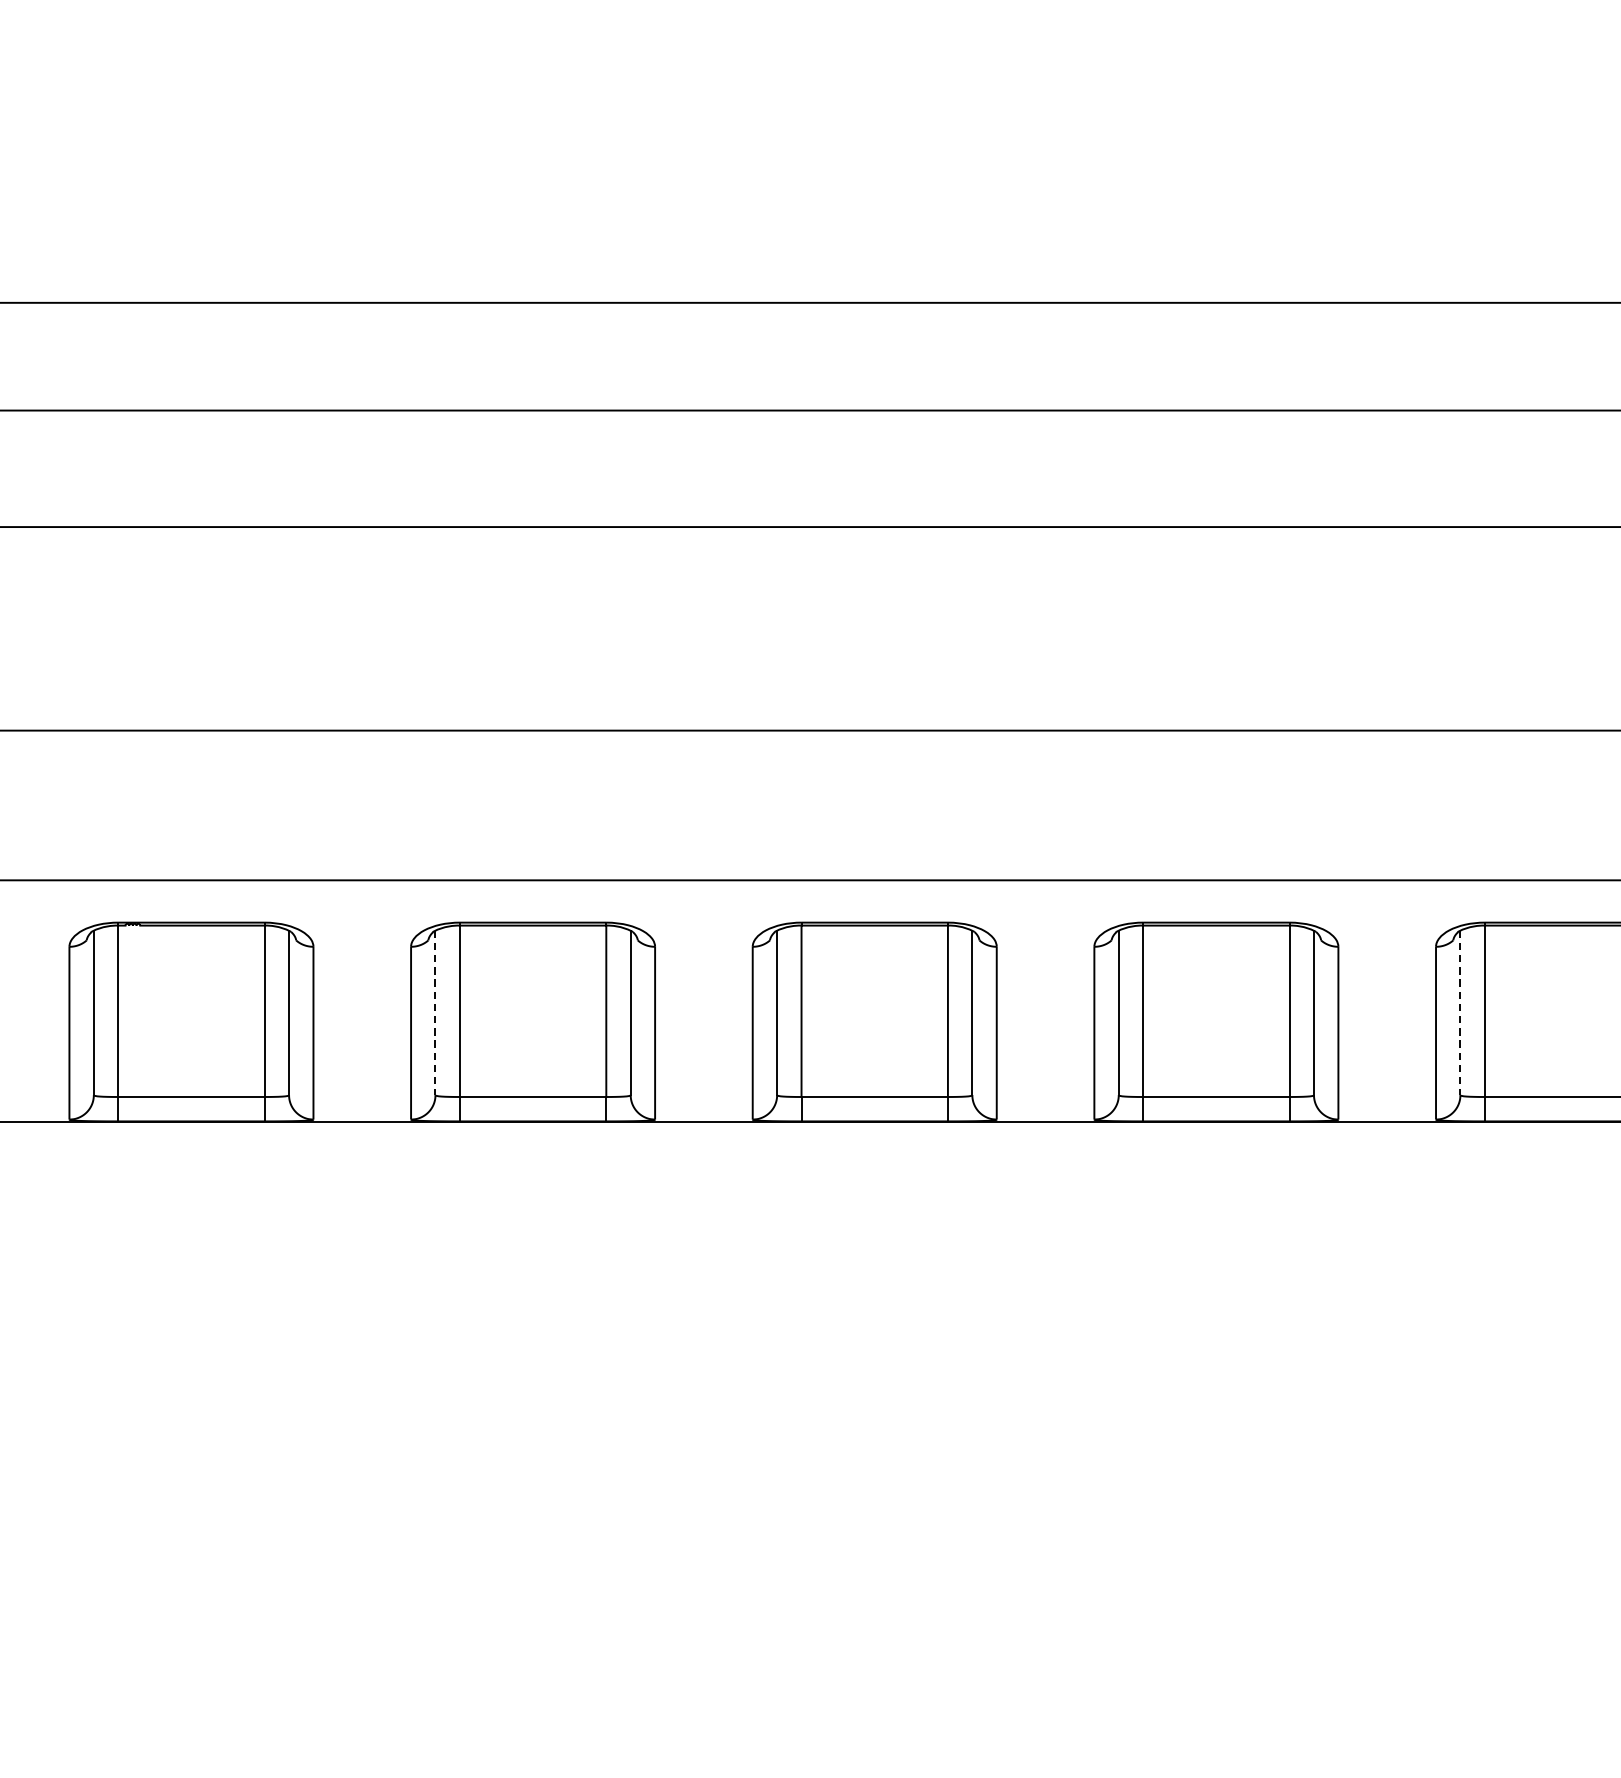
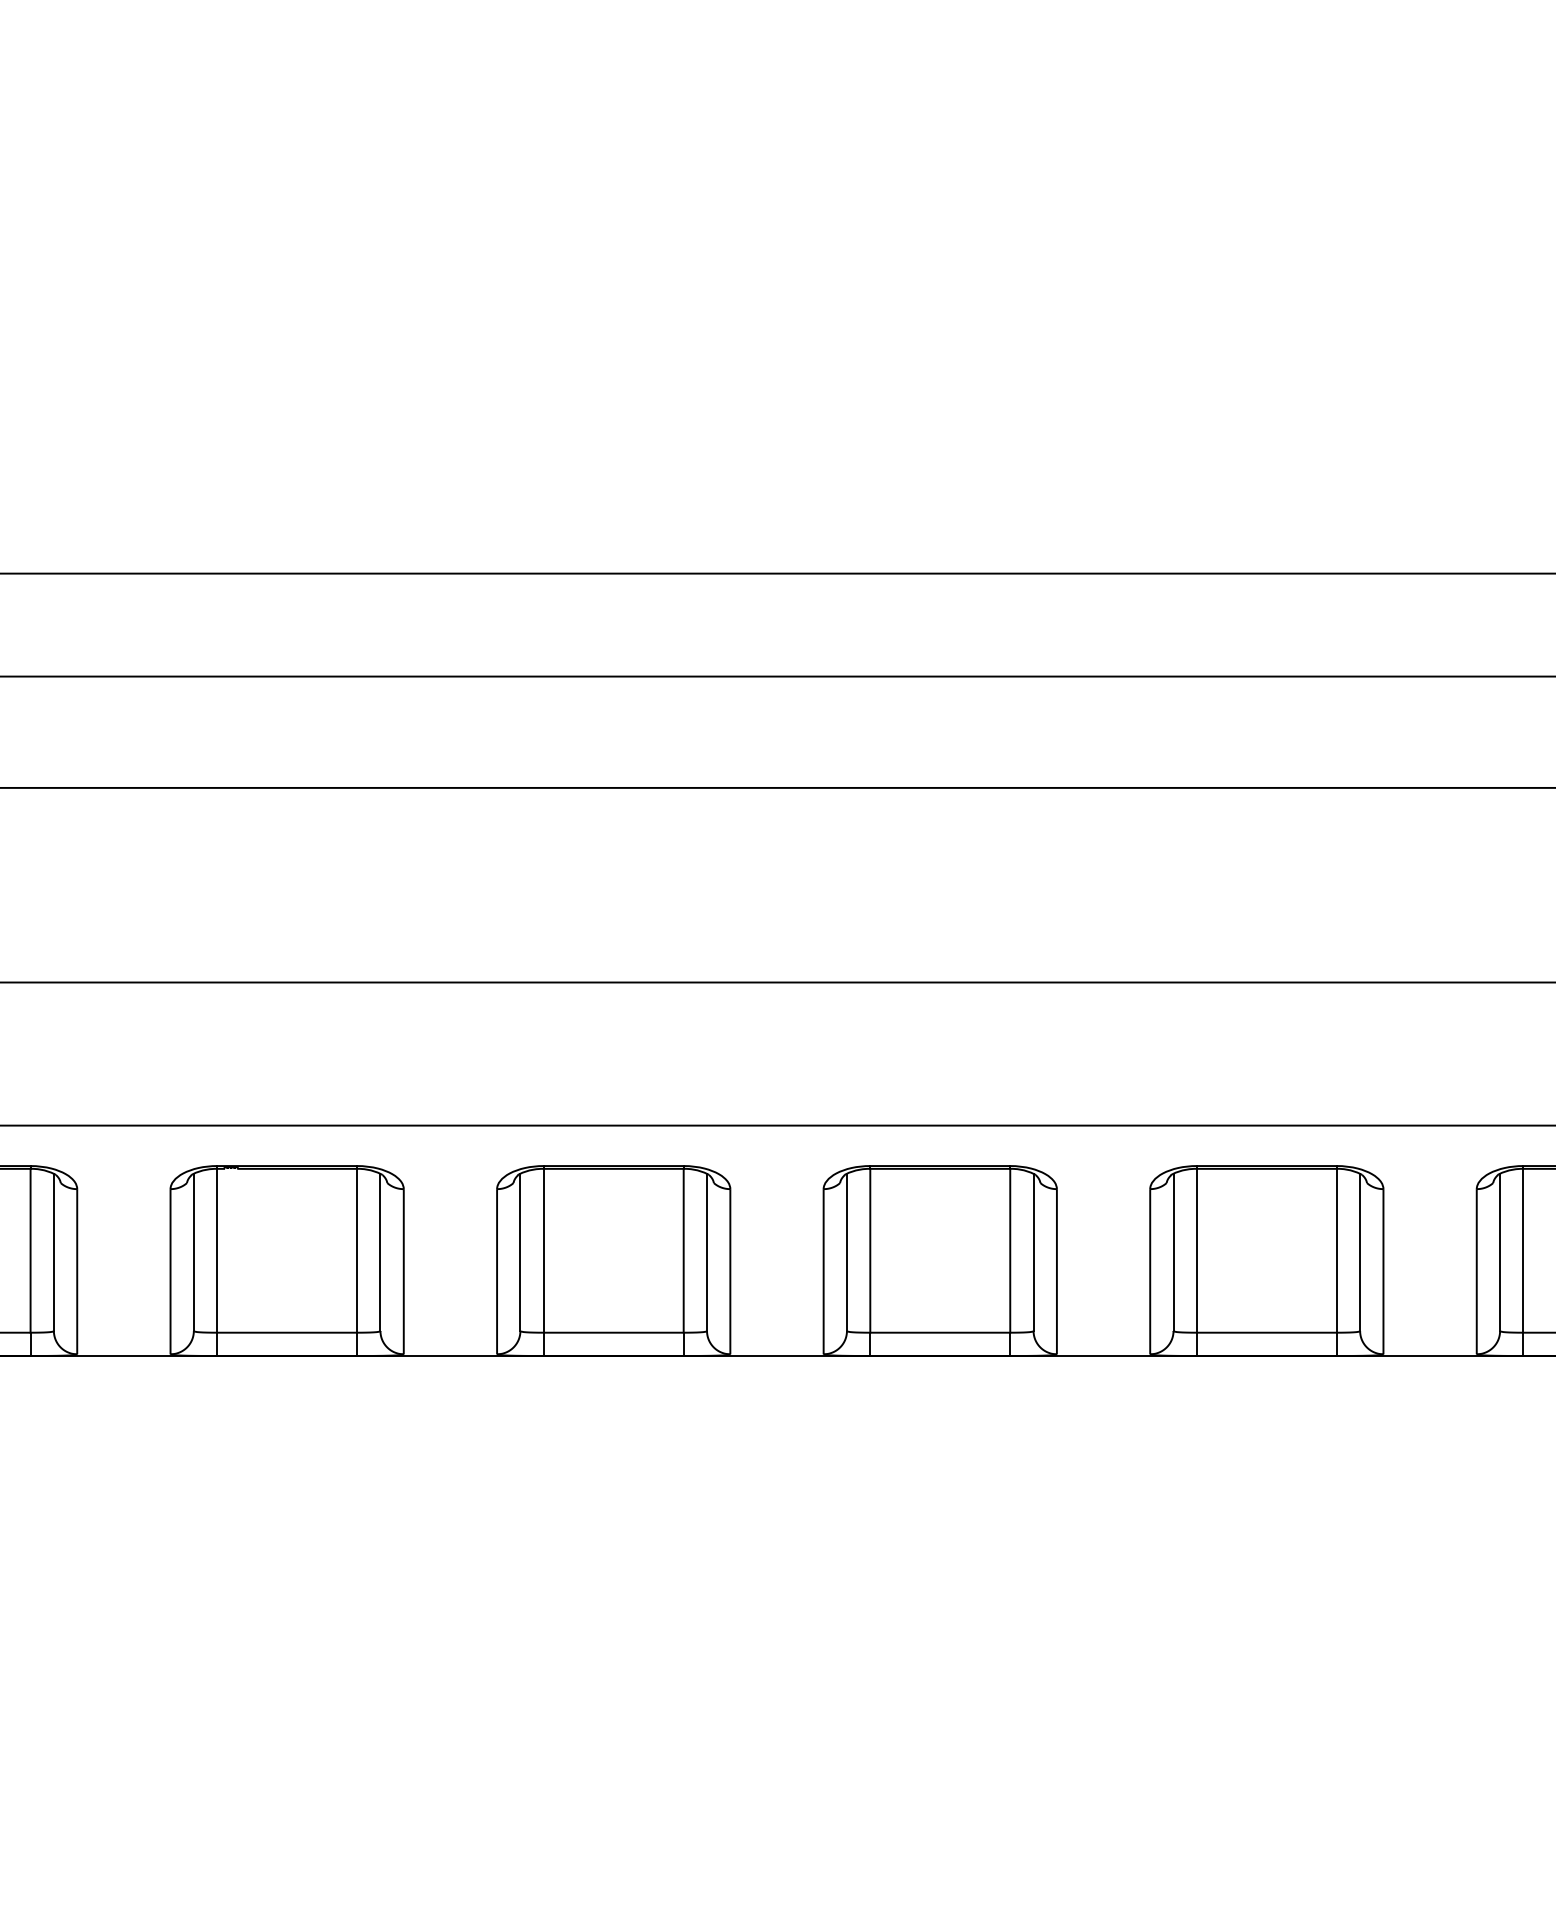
line: (435, 1013) -> (520, 1252), dashed -> solid
line: (1460, 1013) -> (1500, 1252), dashed -> solid

